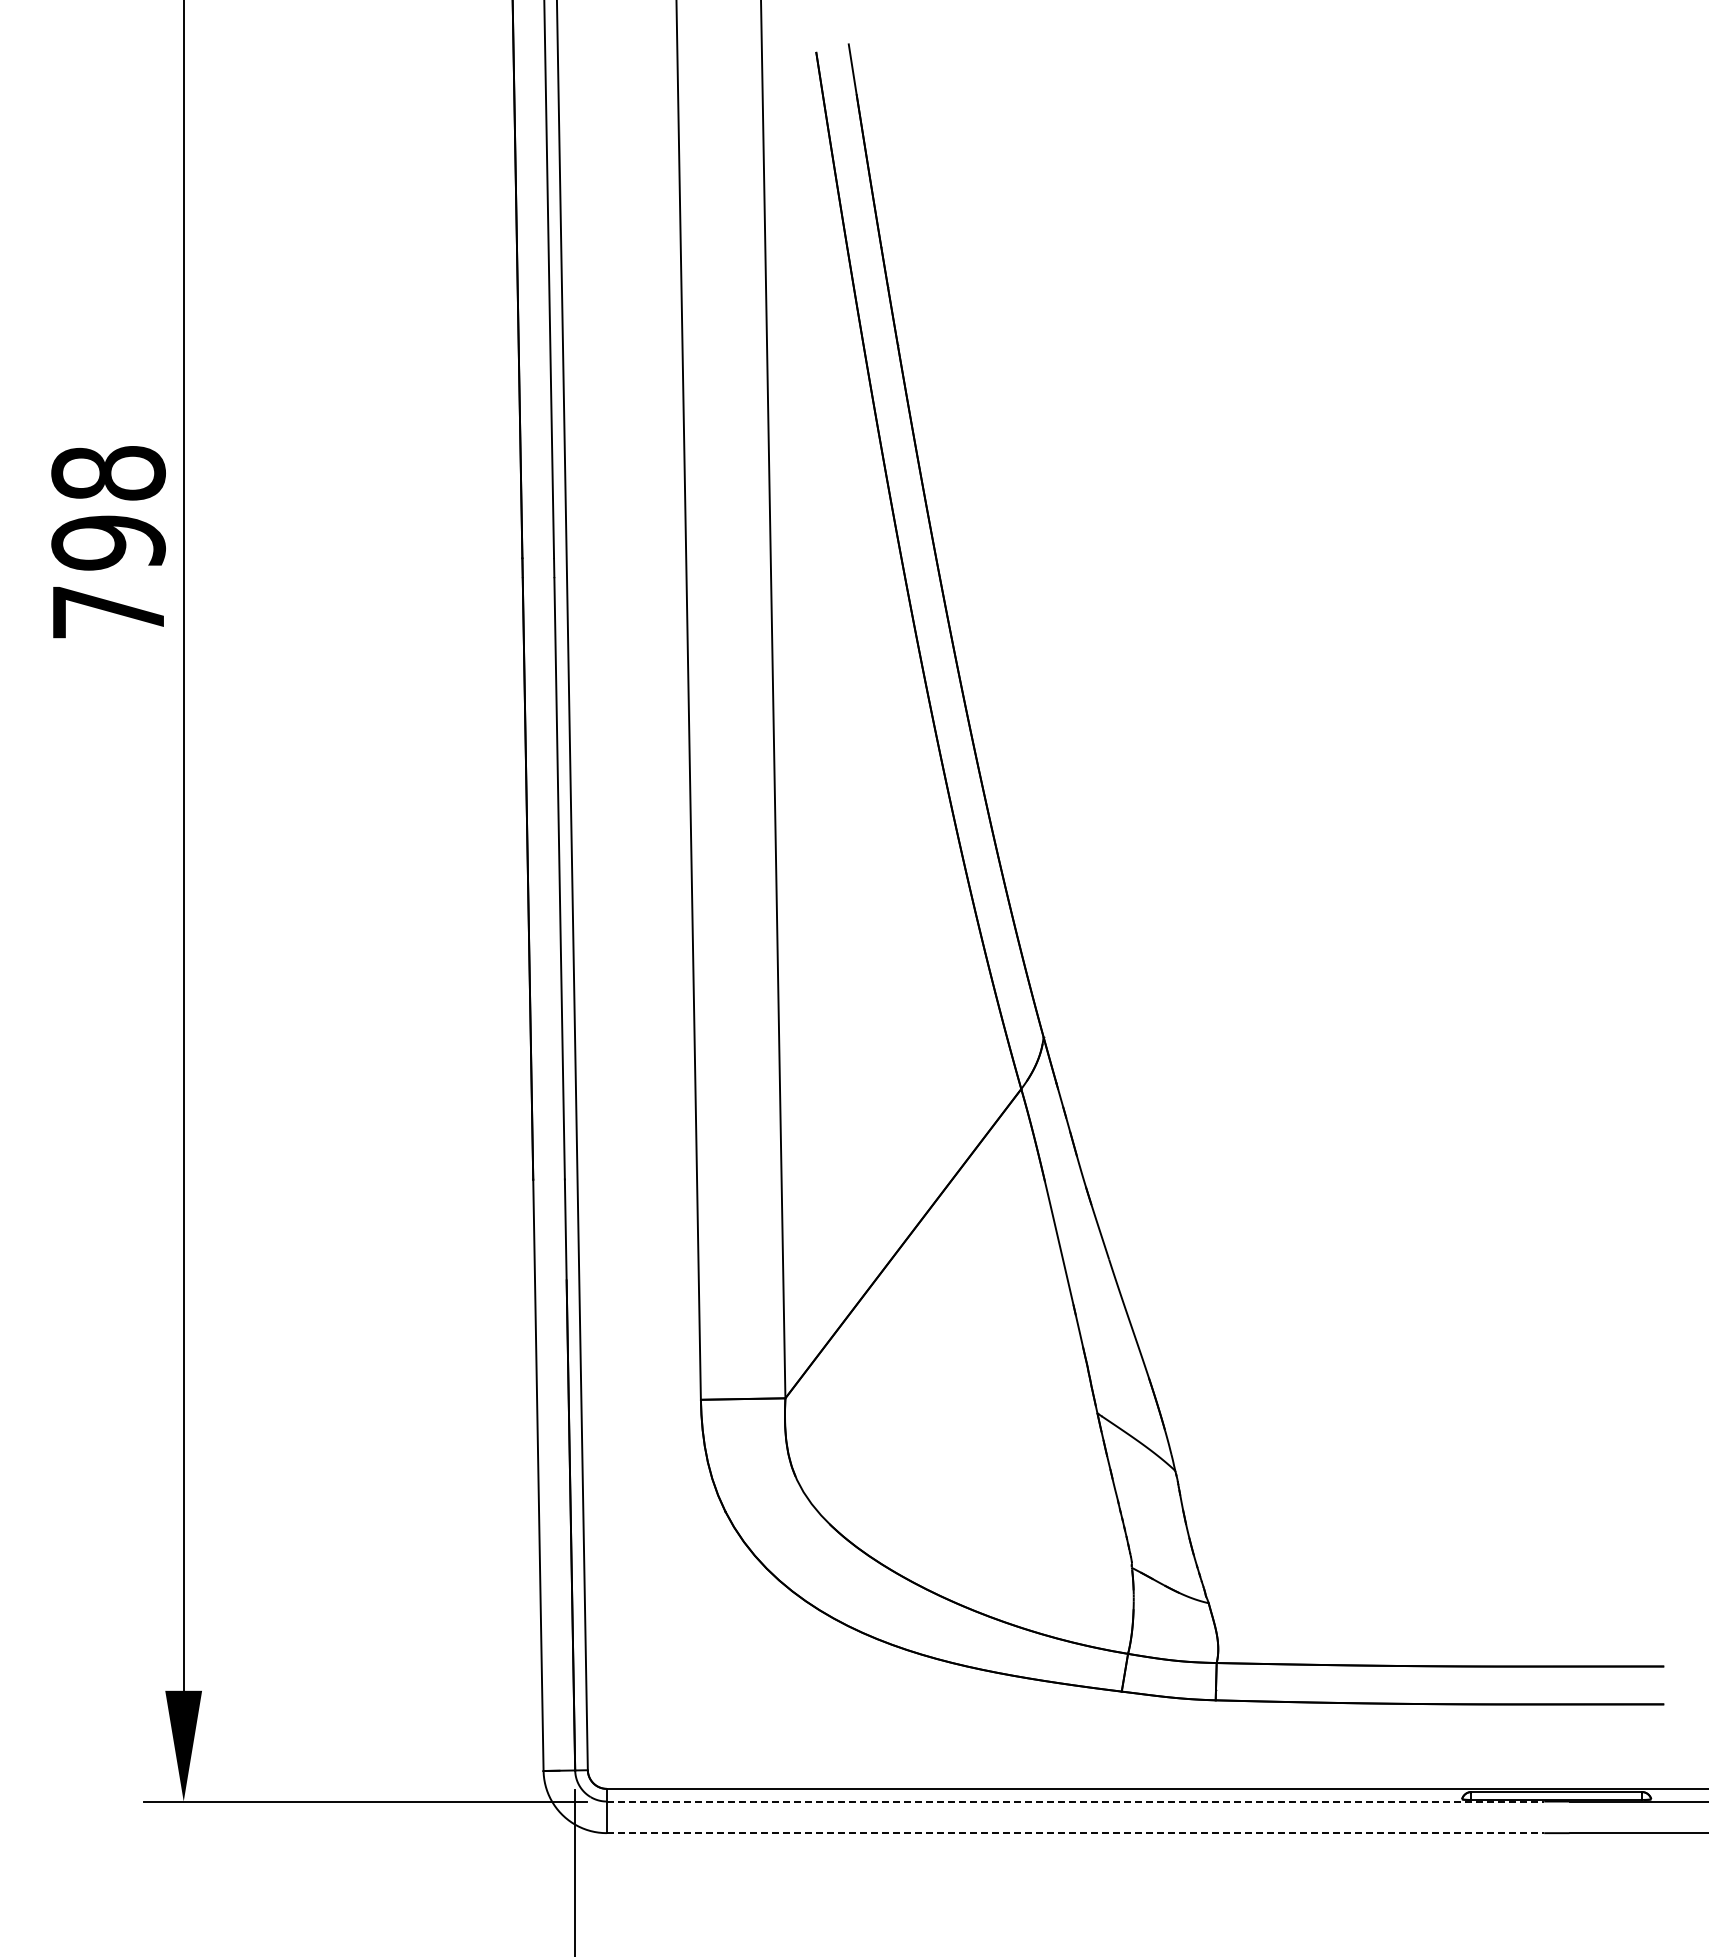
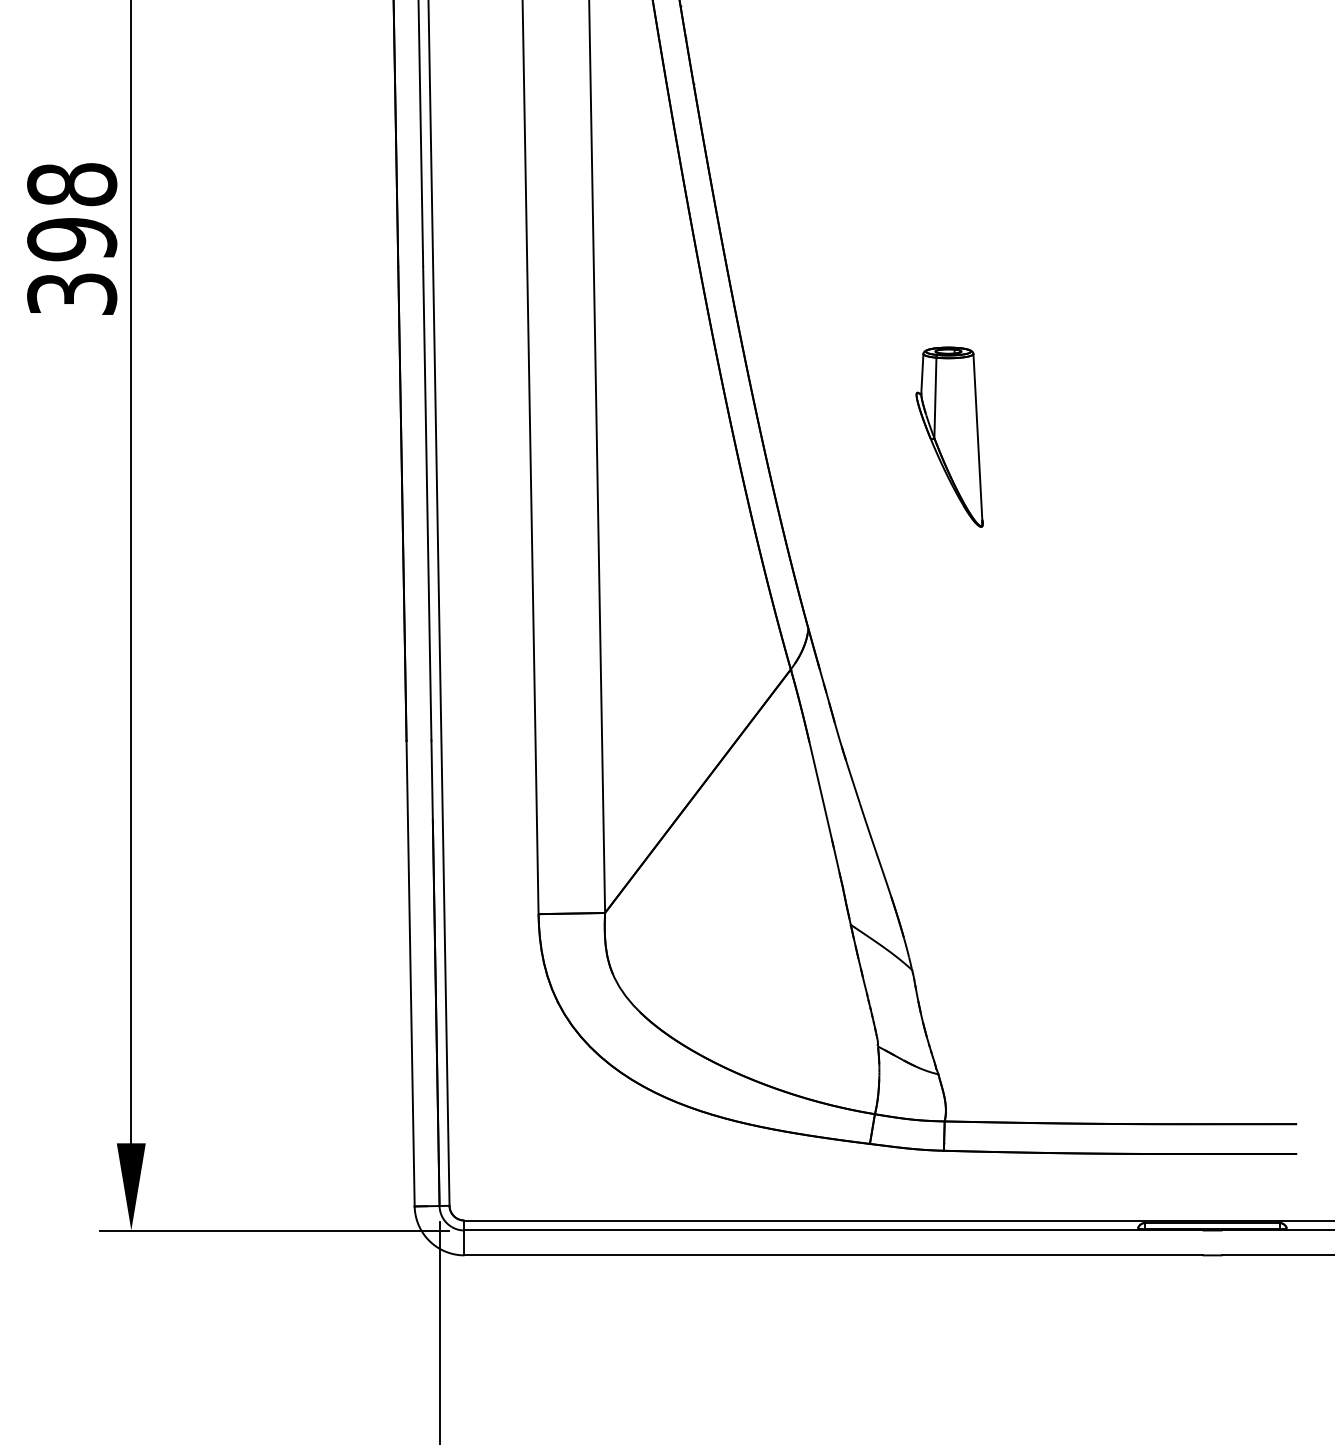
text: (108, 612) -> (72, 294), 798 -> 398
part: (1222, 794) -> (949, 437), added
line: (1075, 1801) -> (833, 1230), dashed -> solid
line: (1075, 1833) -> (833, 1255), dashed -> solid

